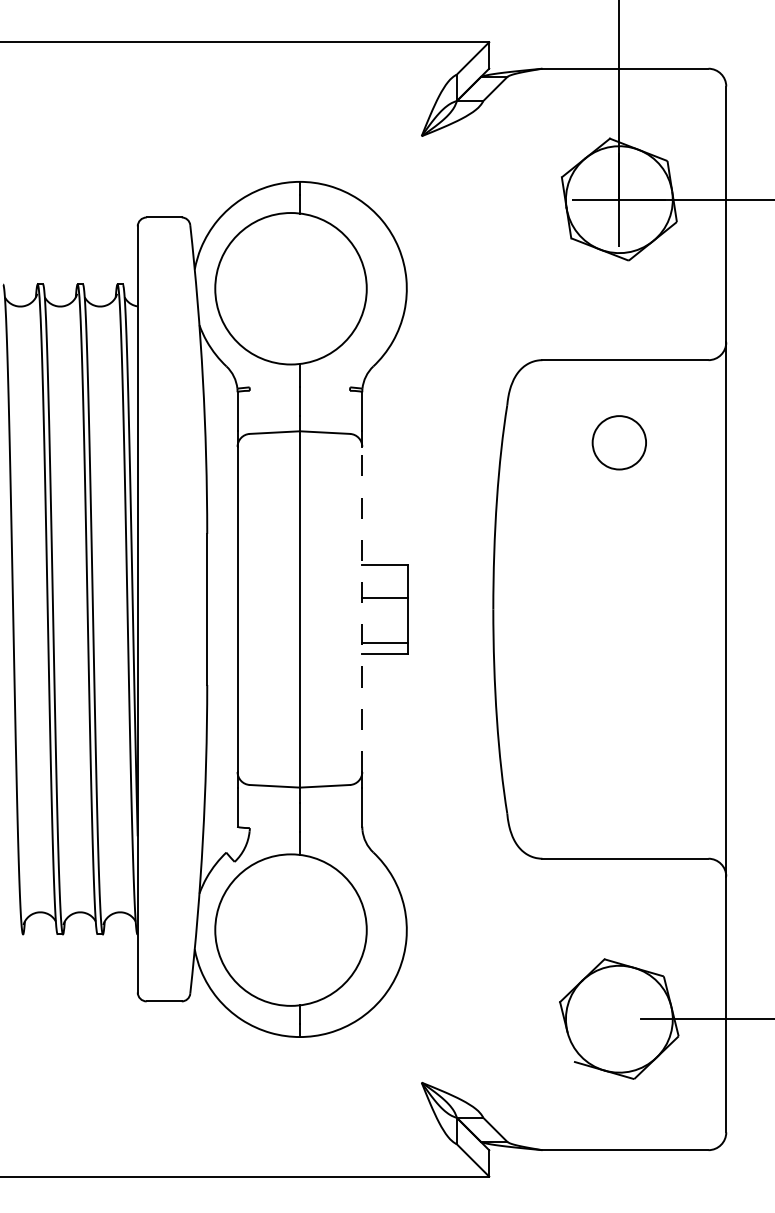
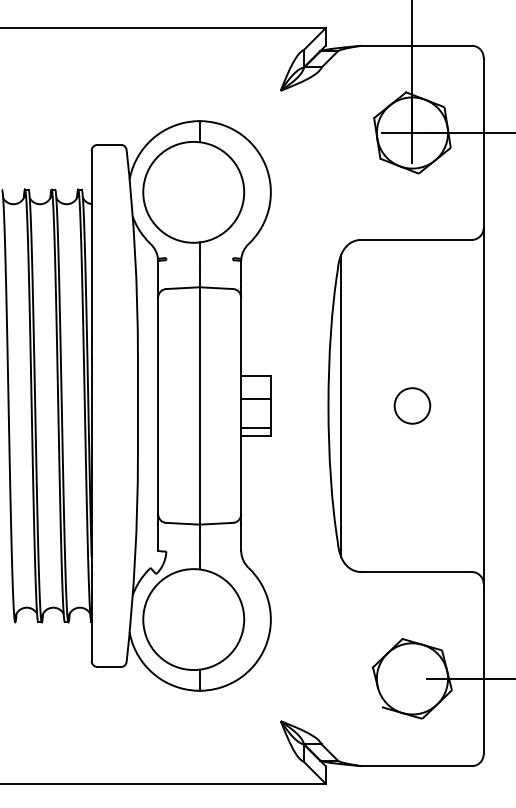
part: (619, 442) -> (412, 405), moved
line: (362, 608) -> (241, 405), dashed -> solid
line: (512, 608) -> (341, 405), added

